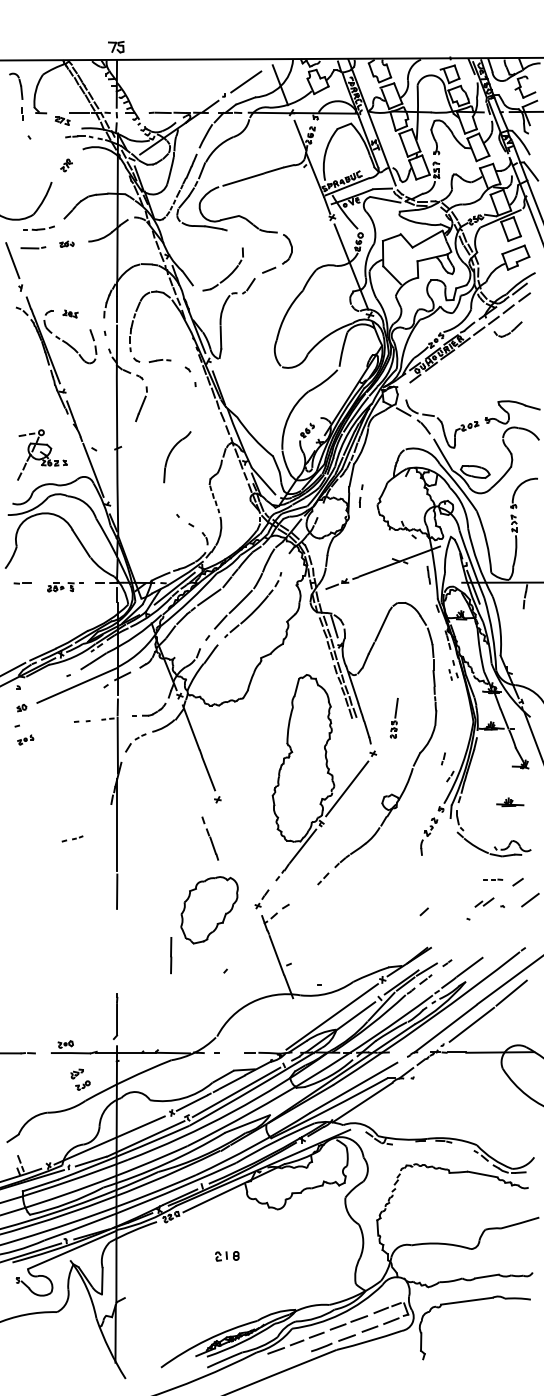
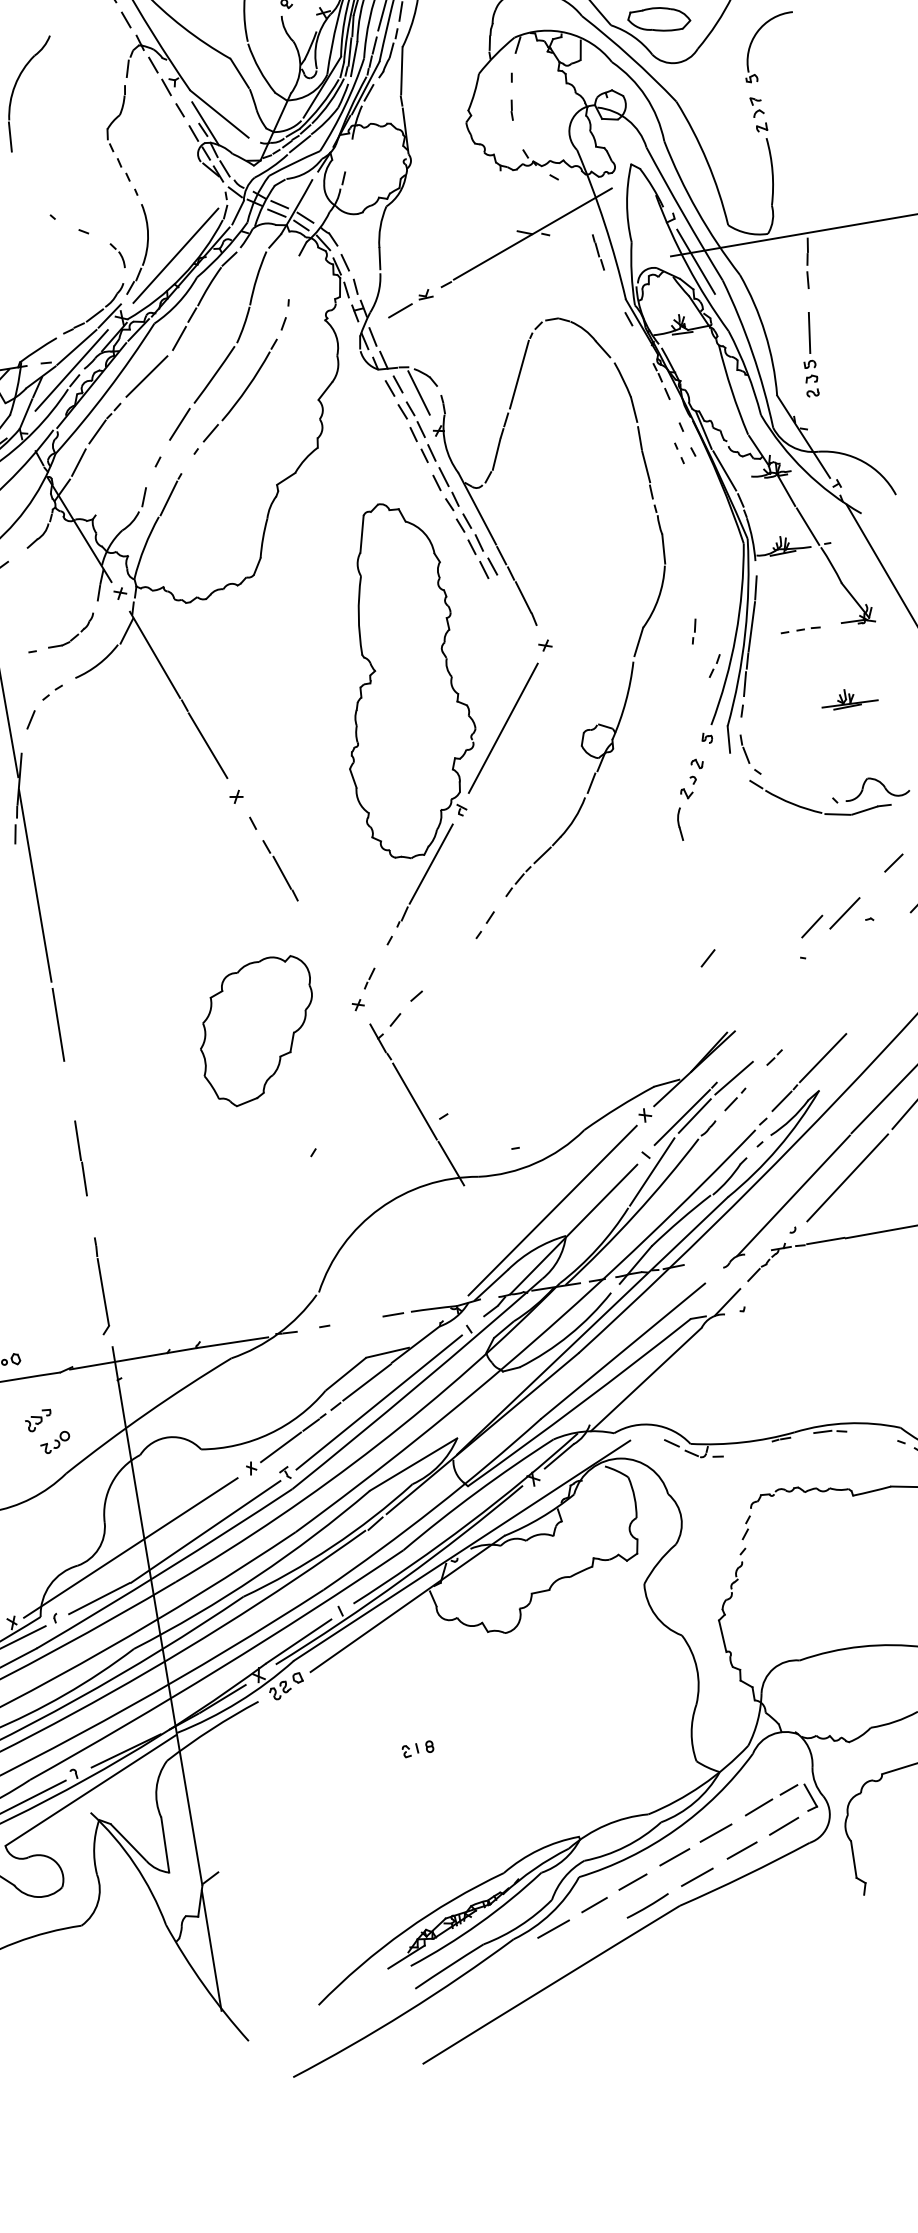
part: (360, 495) -> (510, 95), moved
line: (231, 543) -> (174, 255), added
part: (393, 717) -> (806, 353), moved
line: (210, 838) -> (274, 858), moved
part: (493, 879) -> (801, 629), moved
part: (484, 902) -> (830, 917), size x1.67
line: (171, 955) -> (81, 1158), moved
part: (227, 1256) -> (418, 1749), size x0.62

